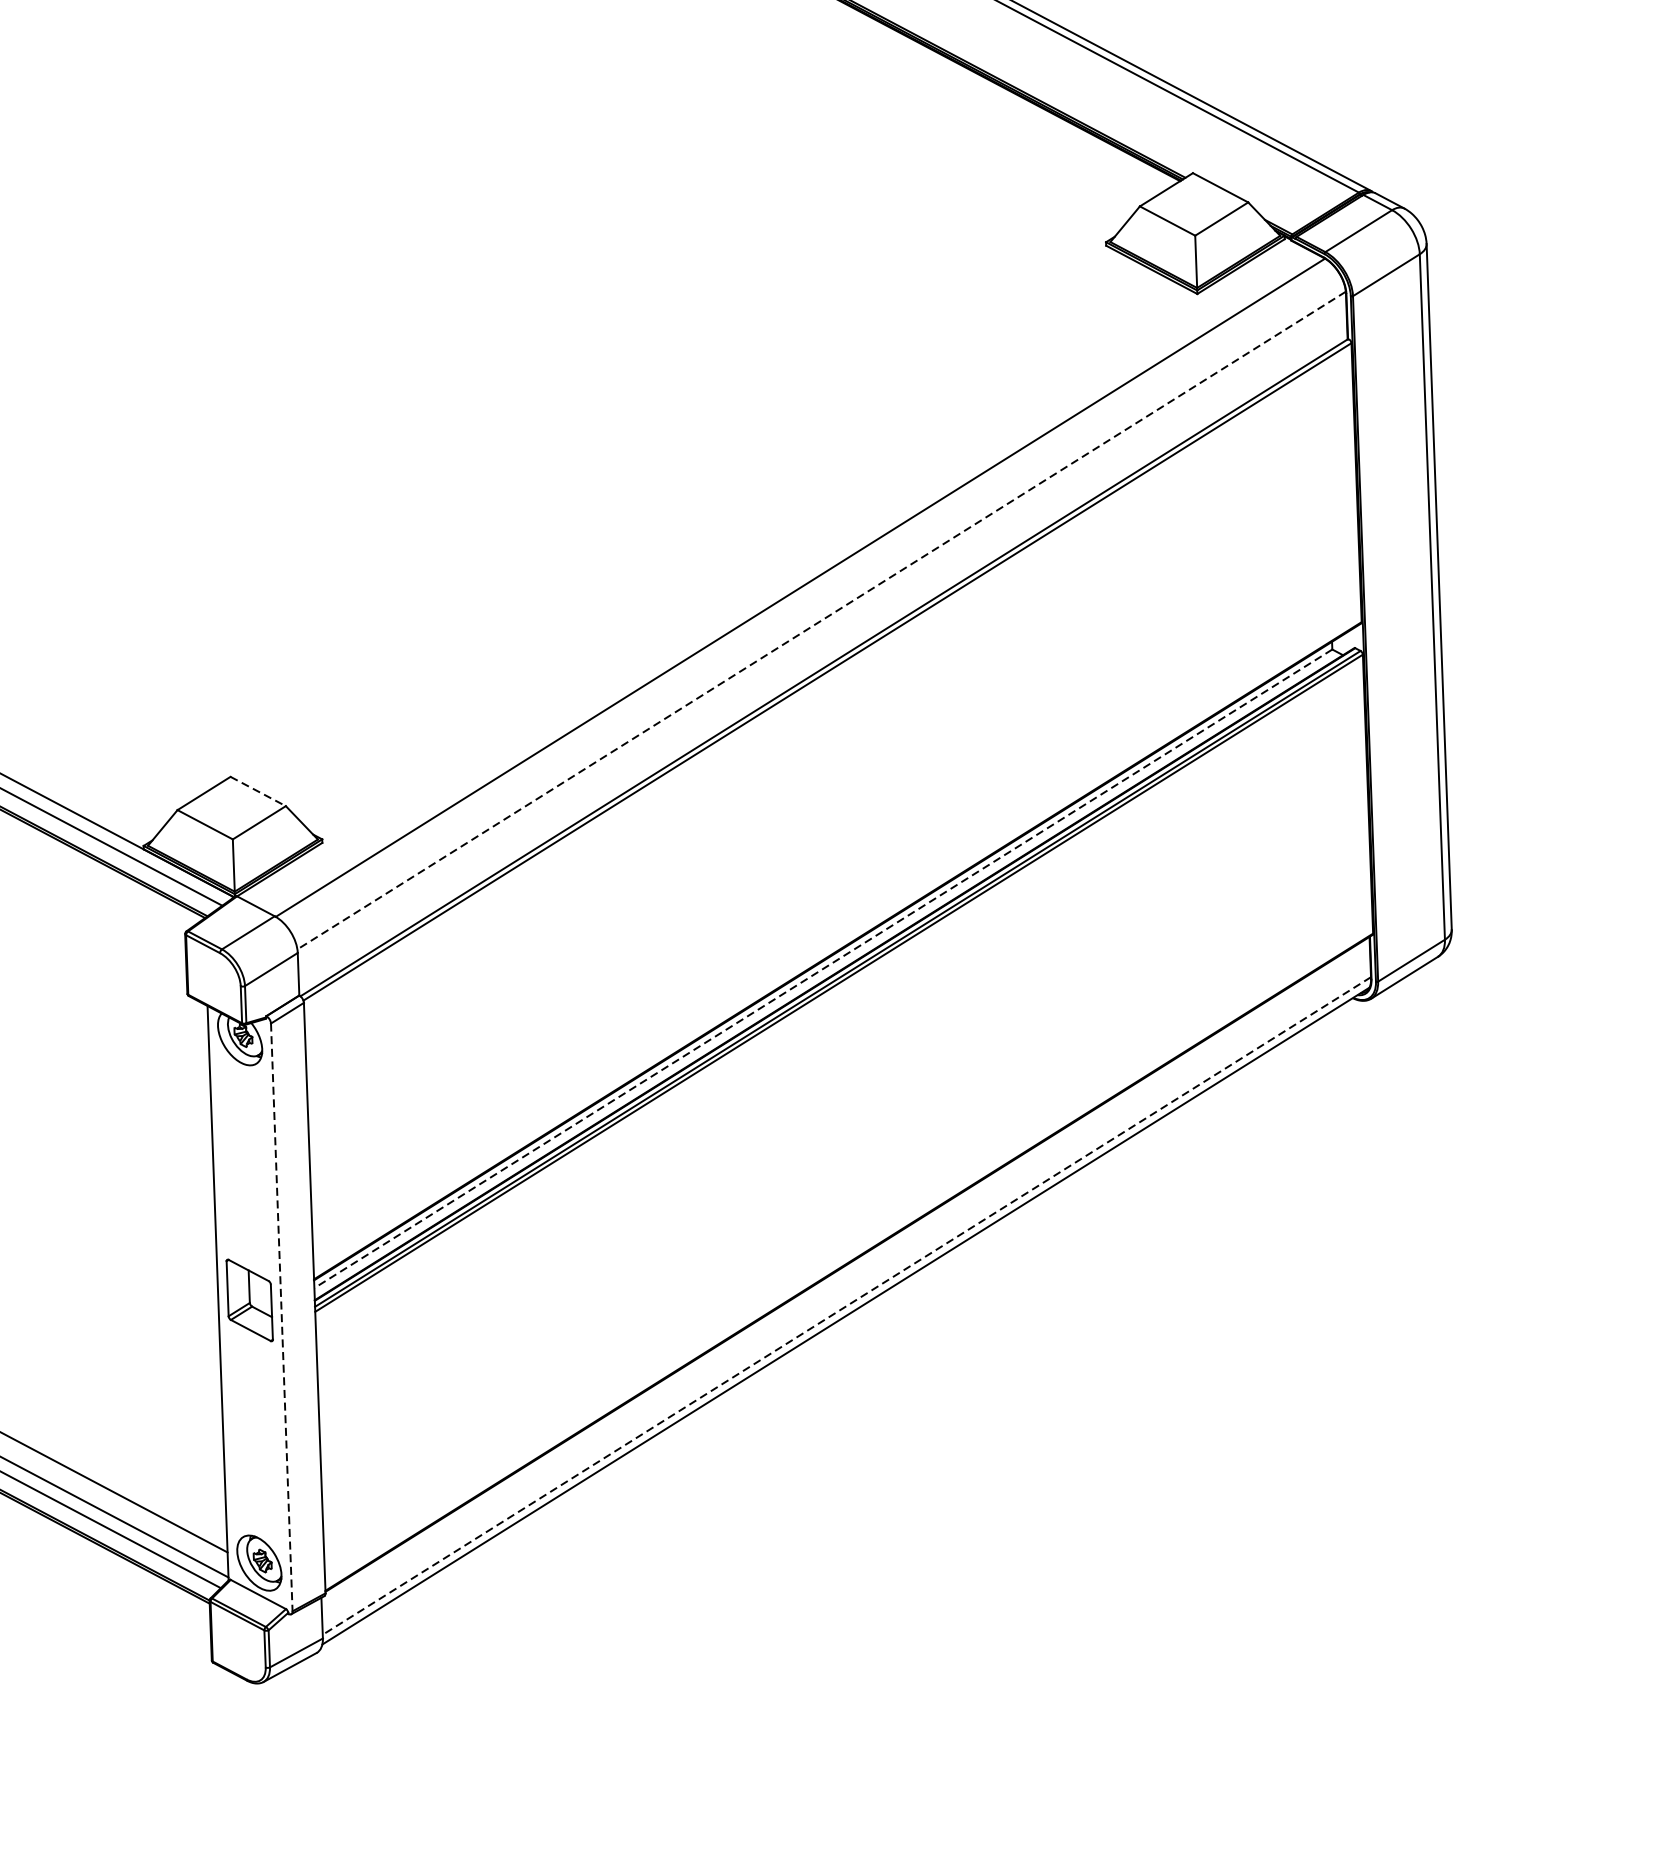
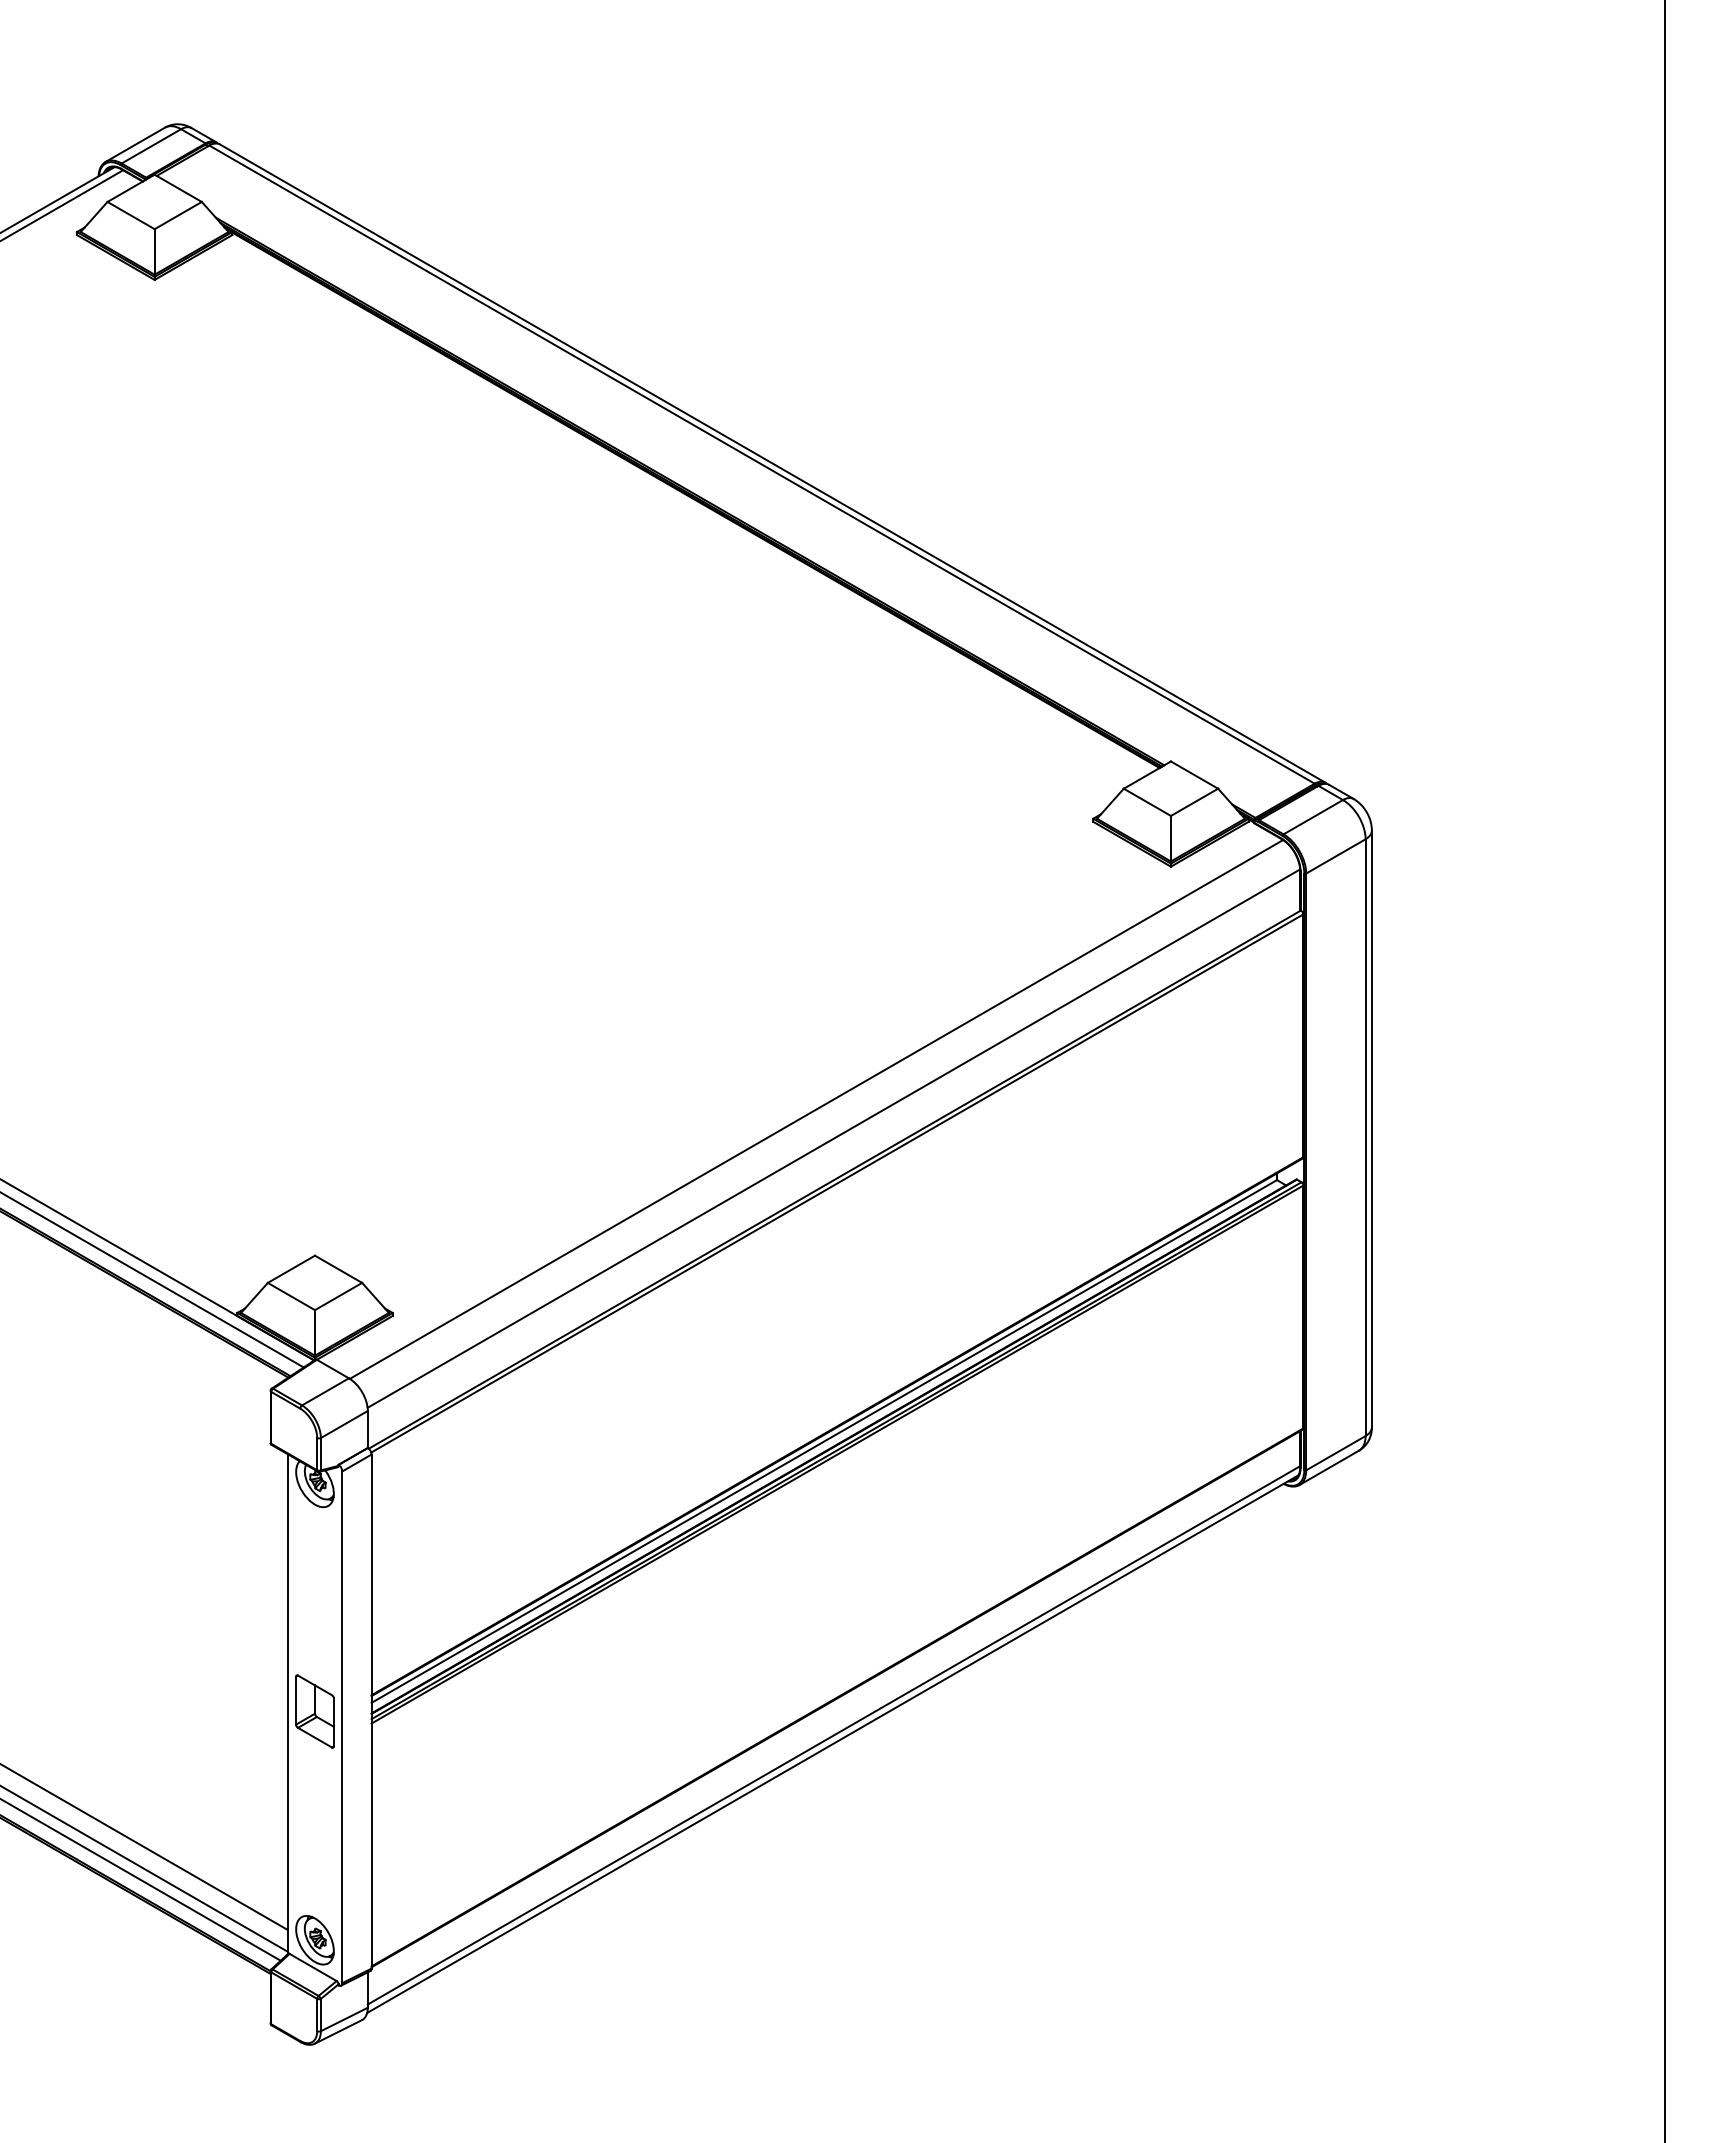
line: (821, 620) -> (833, 1138), dashed -> solid
line: (259, 791) -> (339, 1269), dashed -> solid
line: (823, 968) -> (824, 1441), dashed -> solid
line: (846, 1306) -> (833, 1735), dashed -> solid
line: (282, 1317) -> (342, 1727), dashed -> solid

